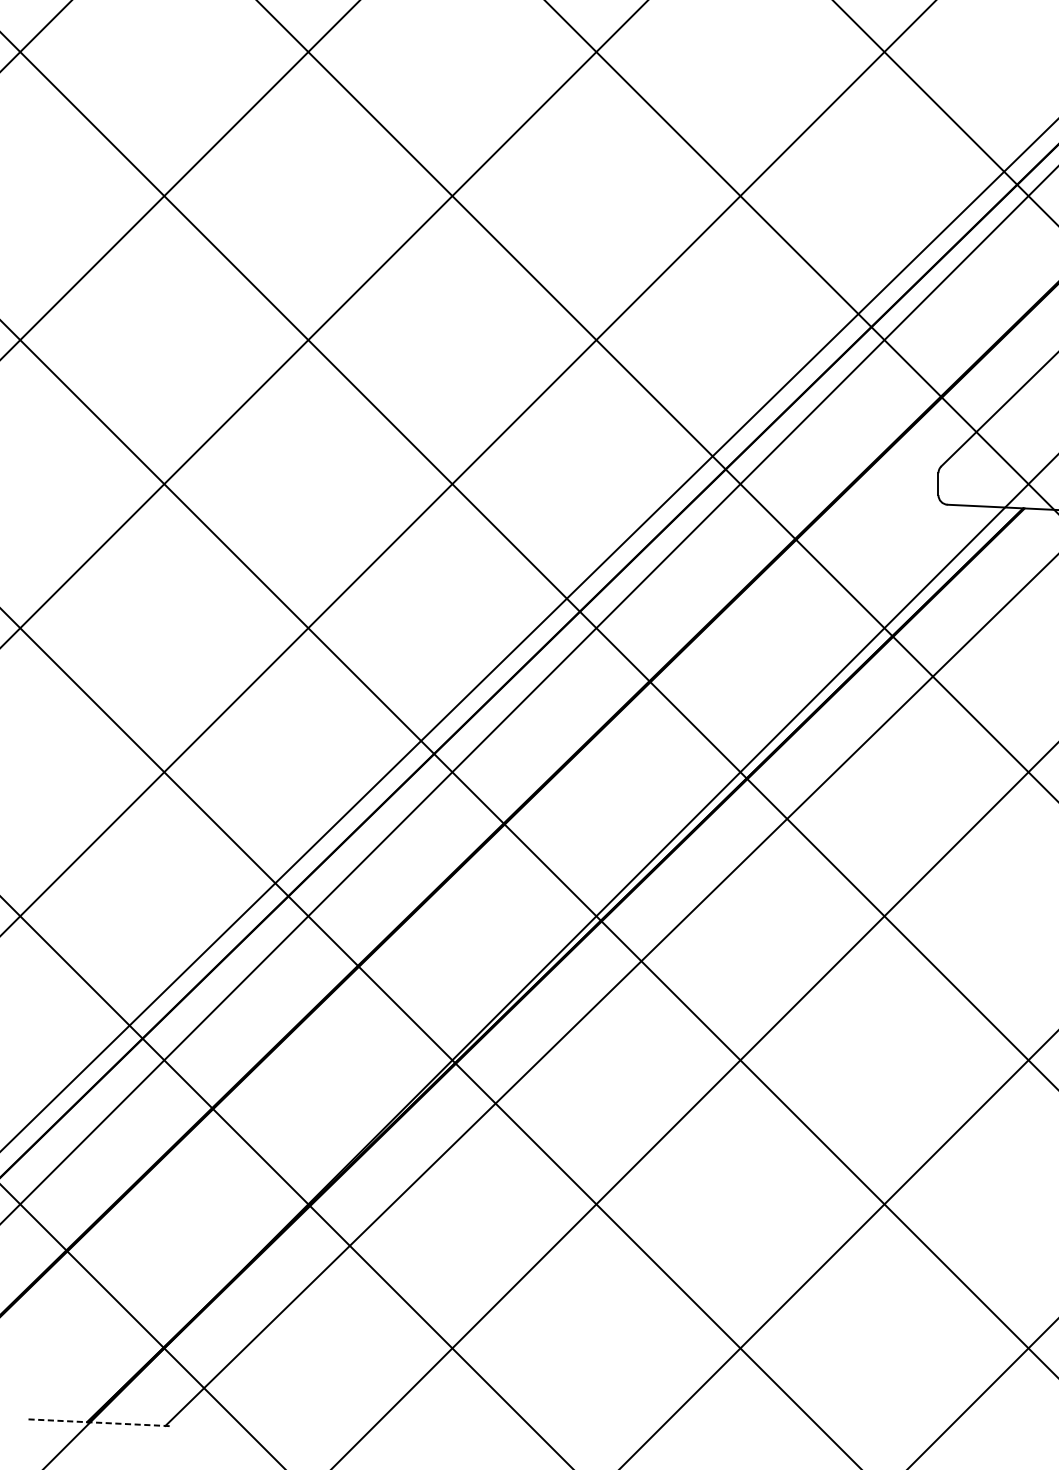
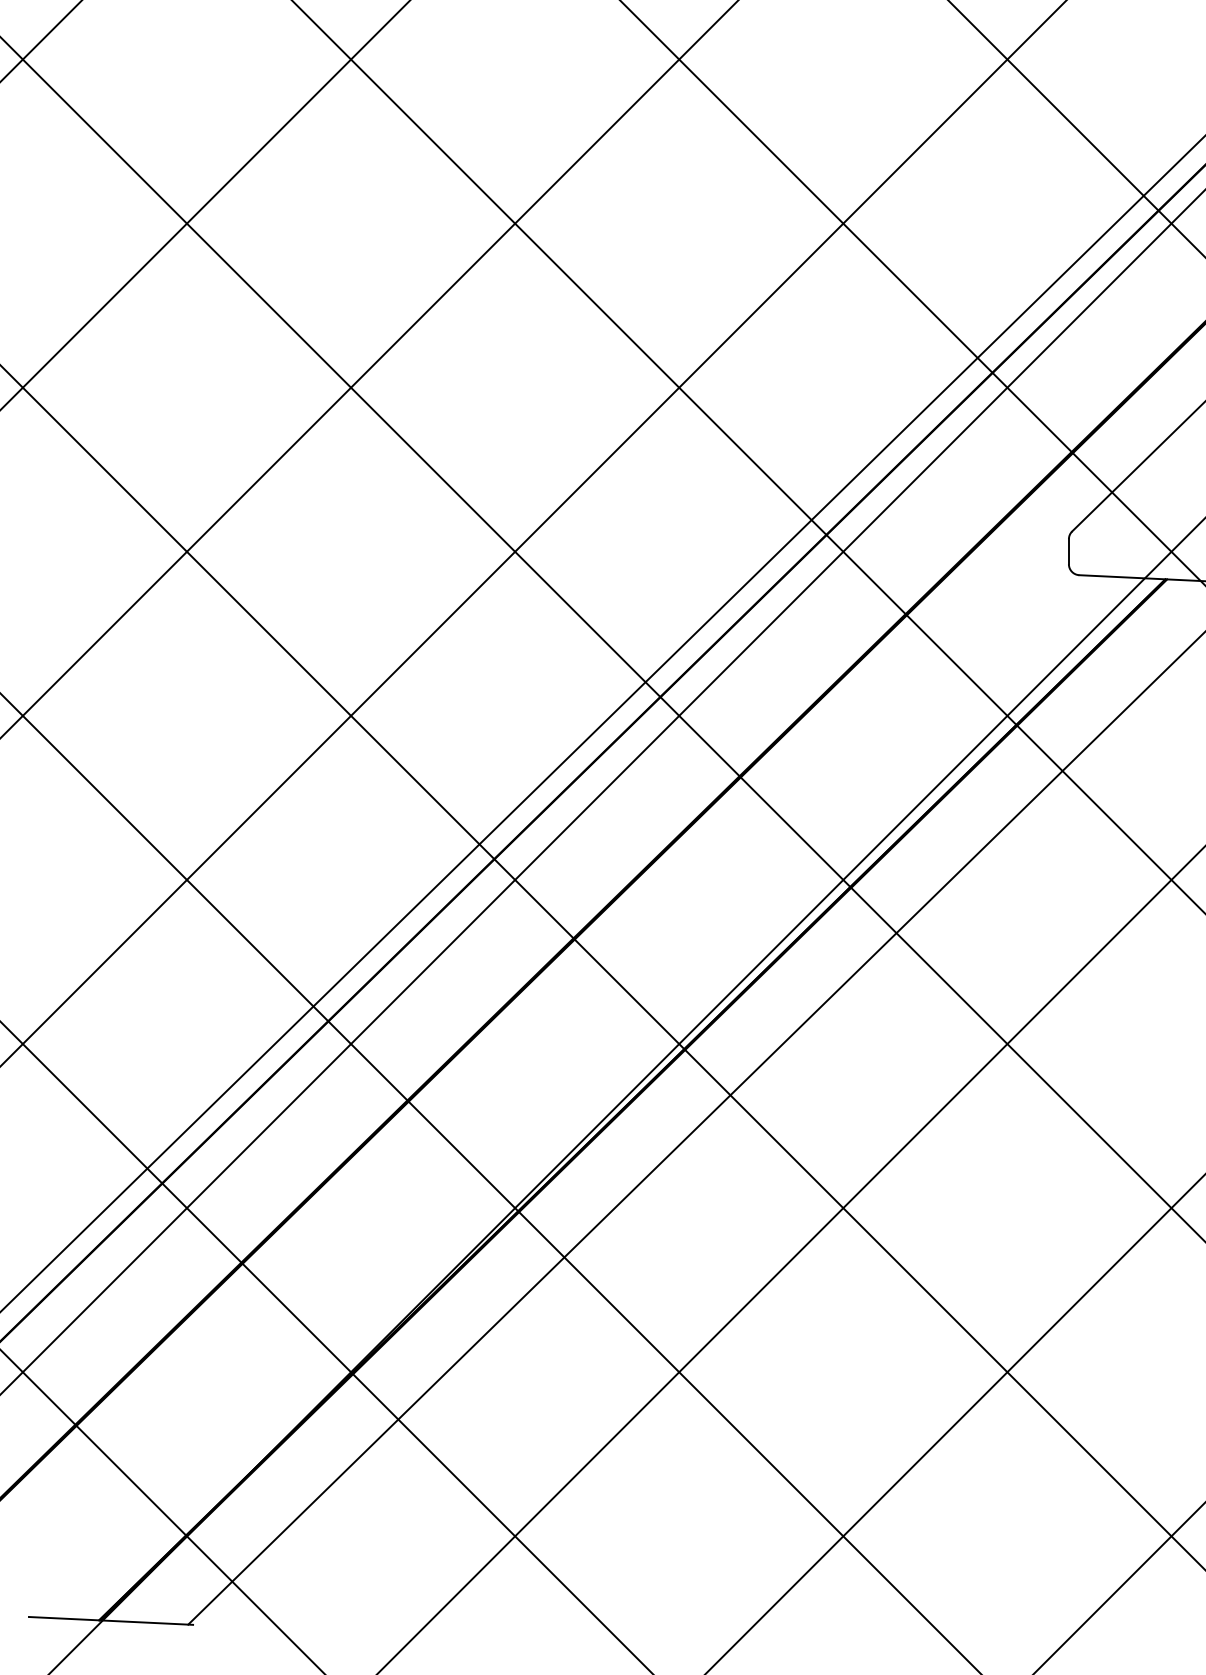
line: (97, 1422) -> (110, 1620), dashed -> solid

